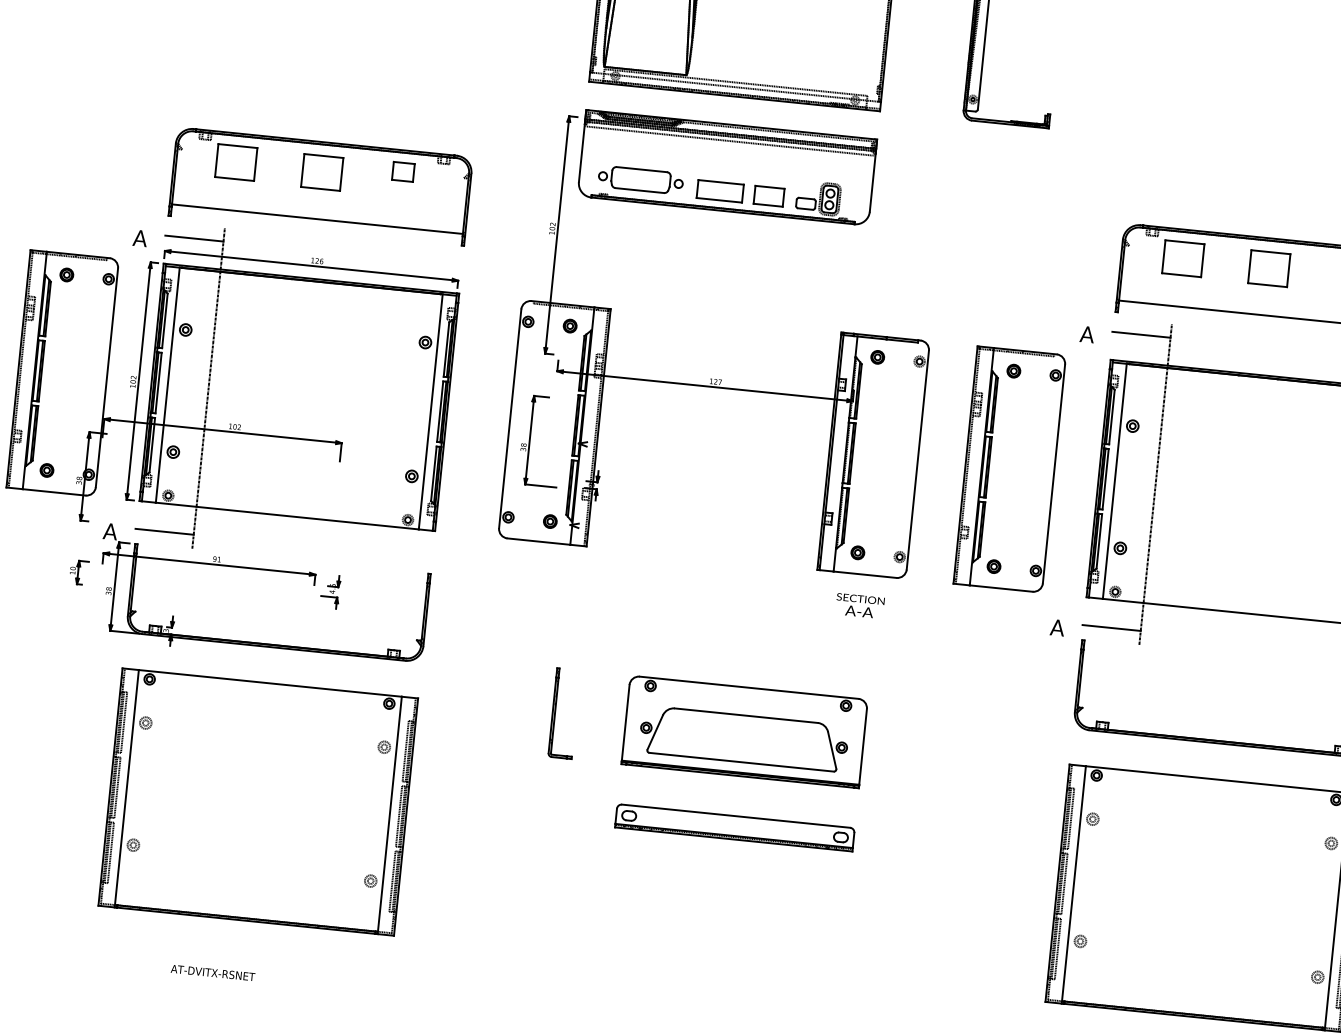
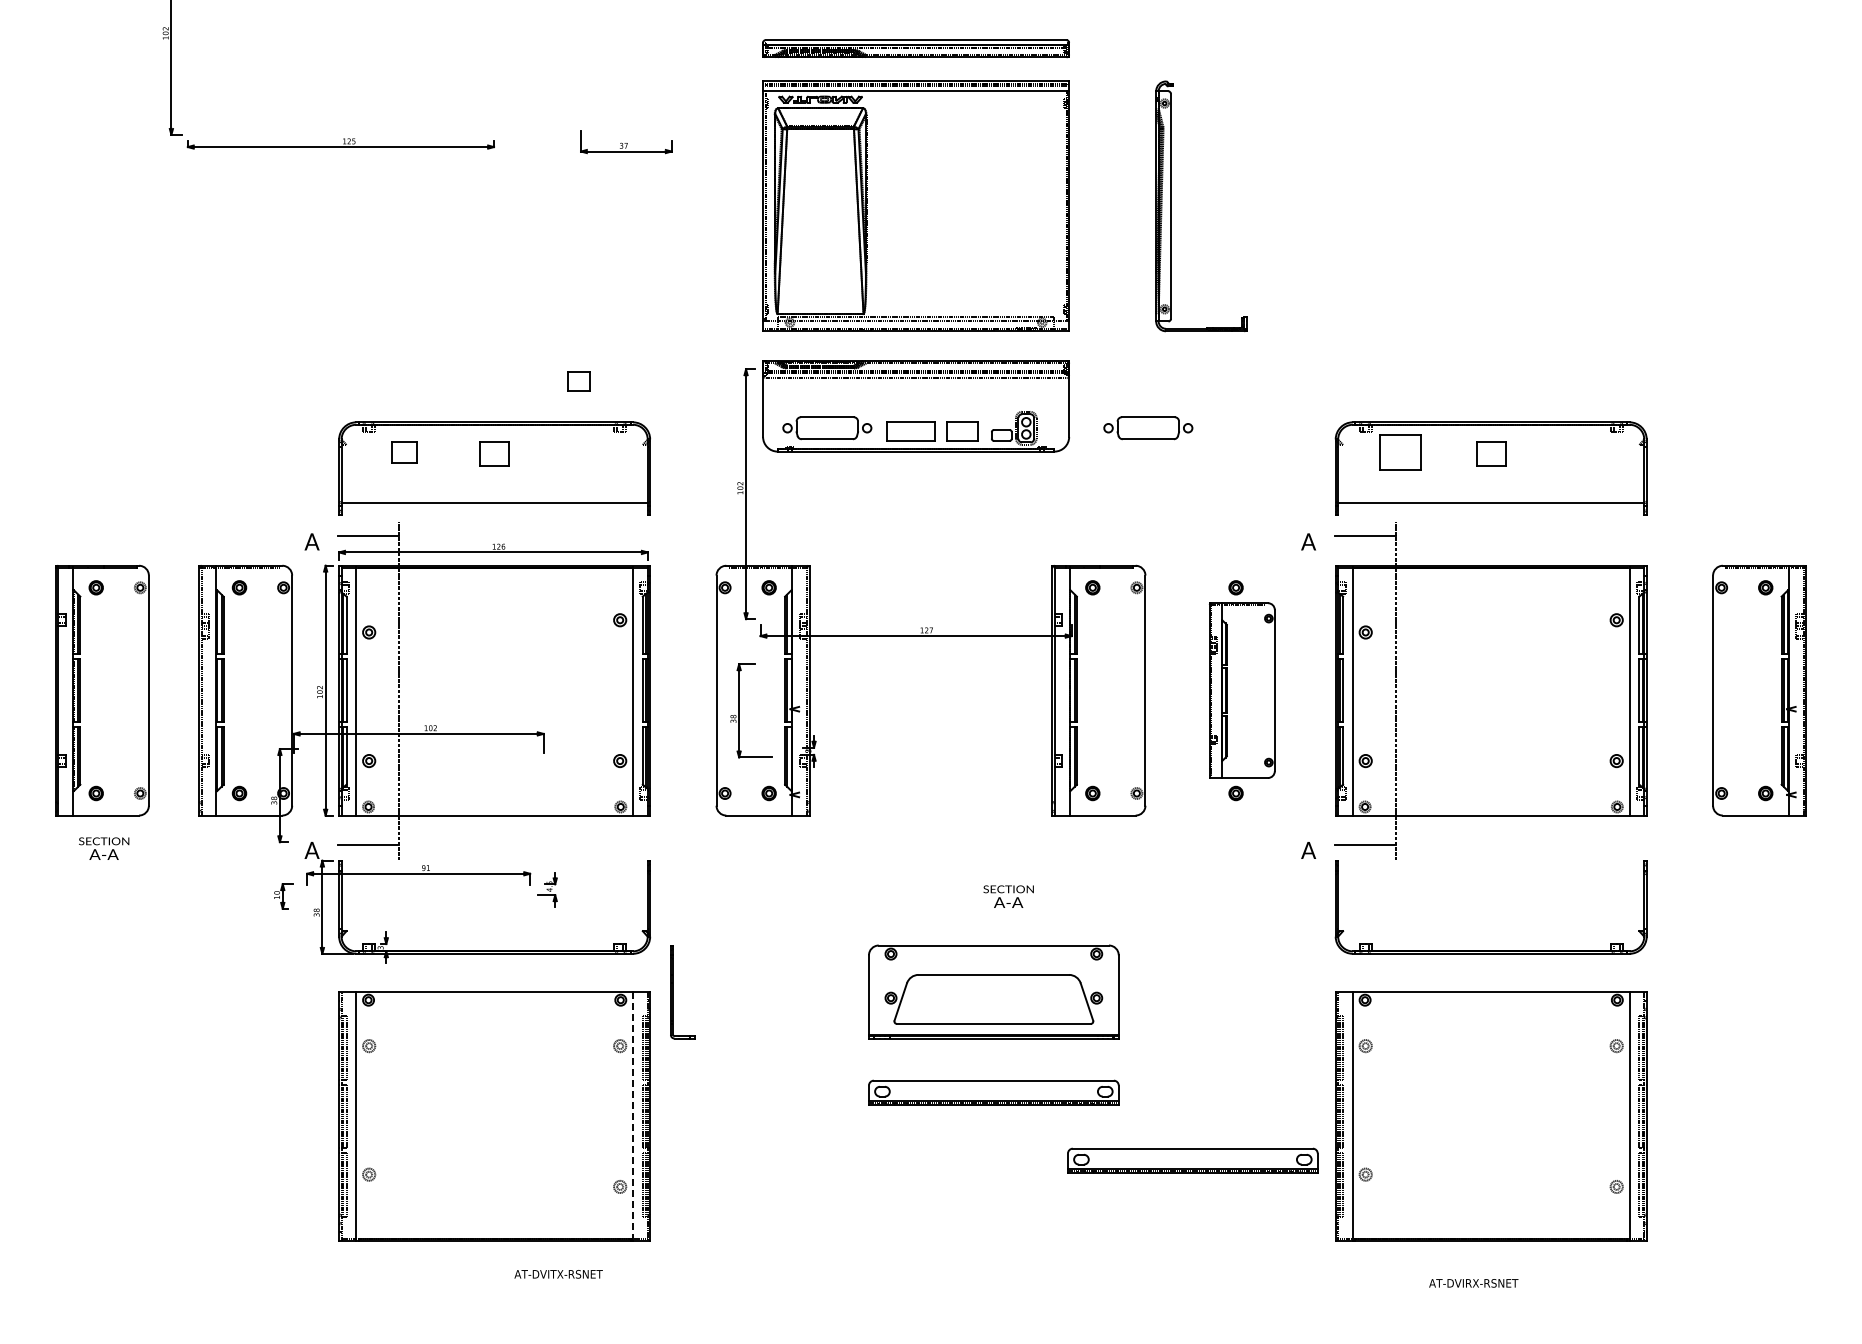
part: (236, 162) -> (404, 452), size x0.6
part: (322, 171) -> (494, 453), size x0.7
part: (402, 171) -> (578, 381), moved
part: (946, 211) -> (1148, 428), added
part: (1269, 268) -> (1491, 453), size x0.7
part: (1010, 469) -> (1242, 690), size x0.7
text: (859, 605) -> (1008, 896), moved
part: (555, 713) -> (673, 992), moved
line: (390, 815) -> (633, 1116), solid -> dashed
part: (917, 911) -> (1192, 1160), added
text: (212, 973) -> (558, 1274), moved

